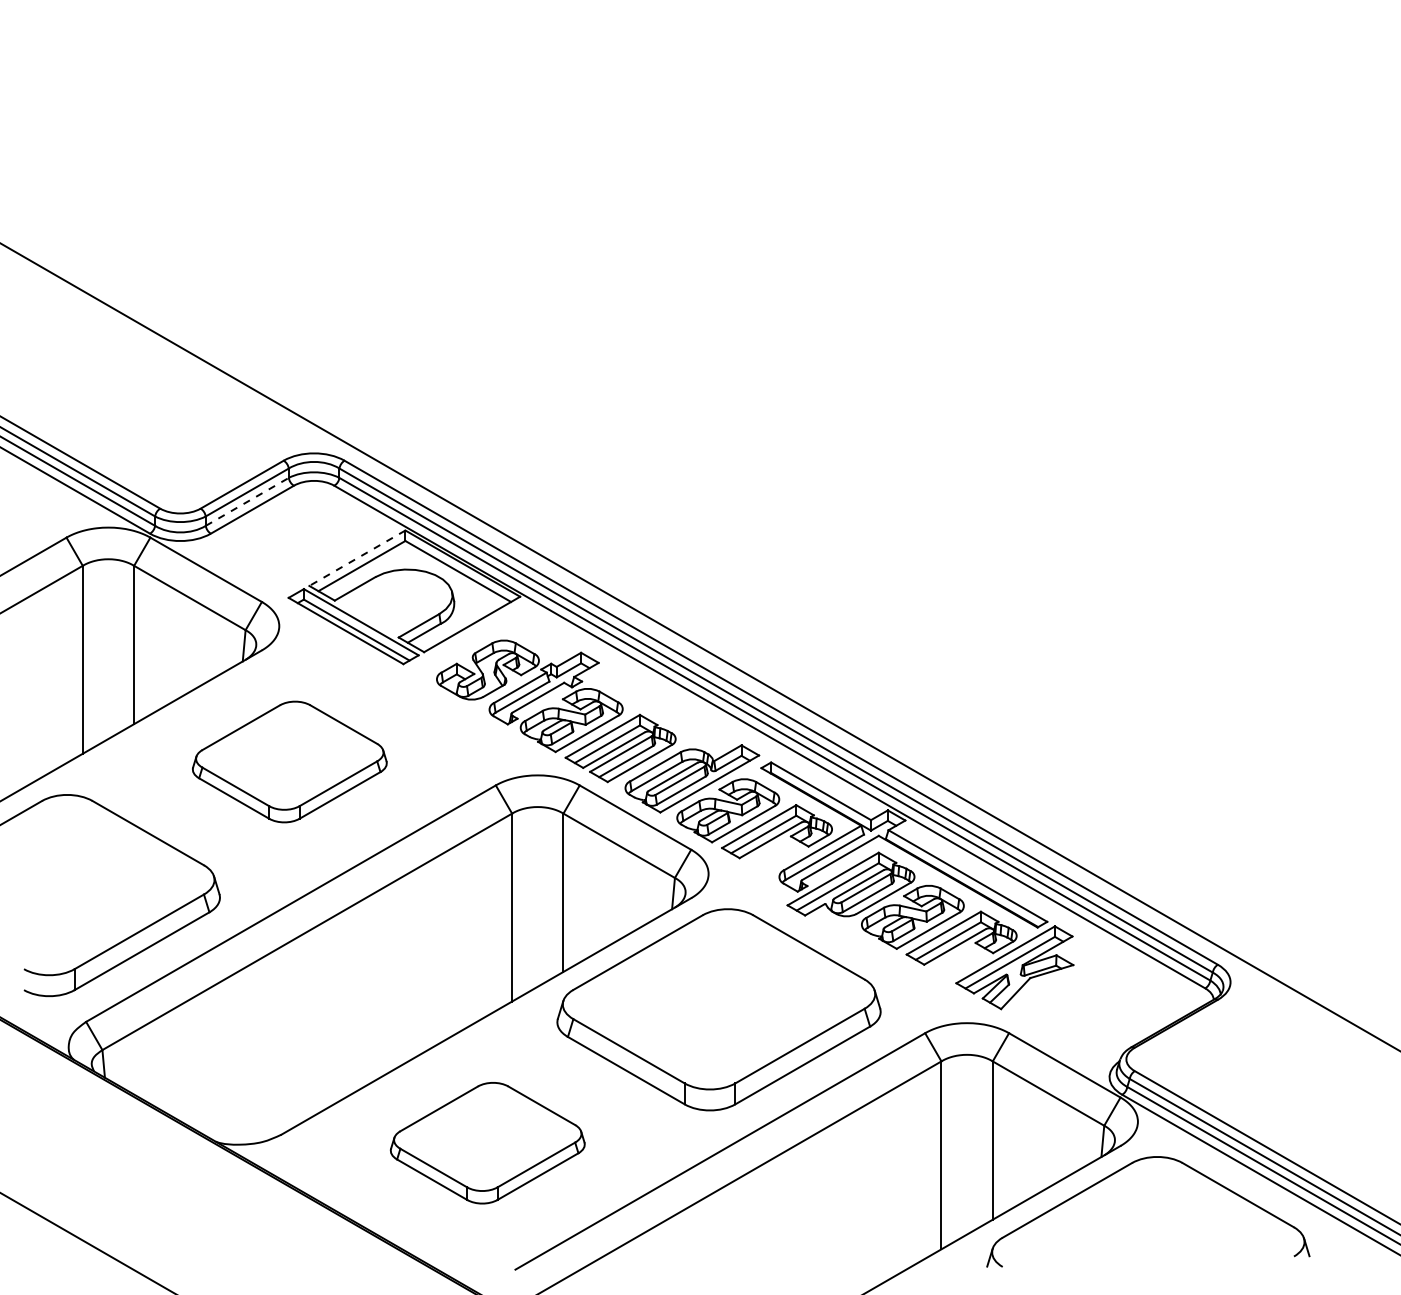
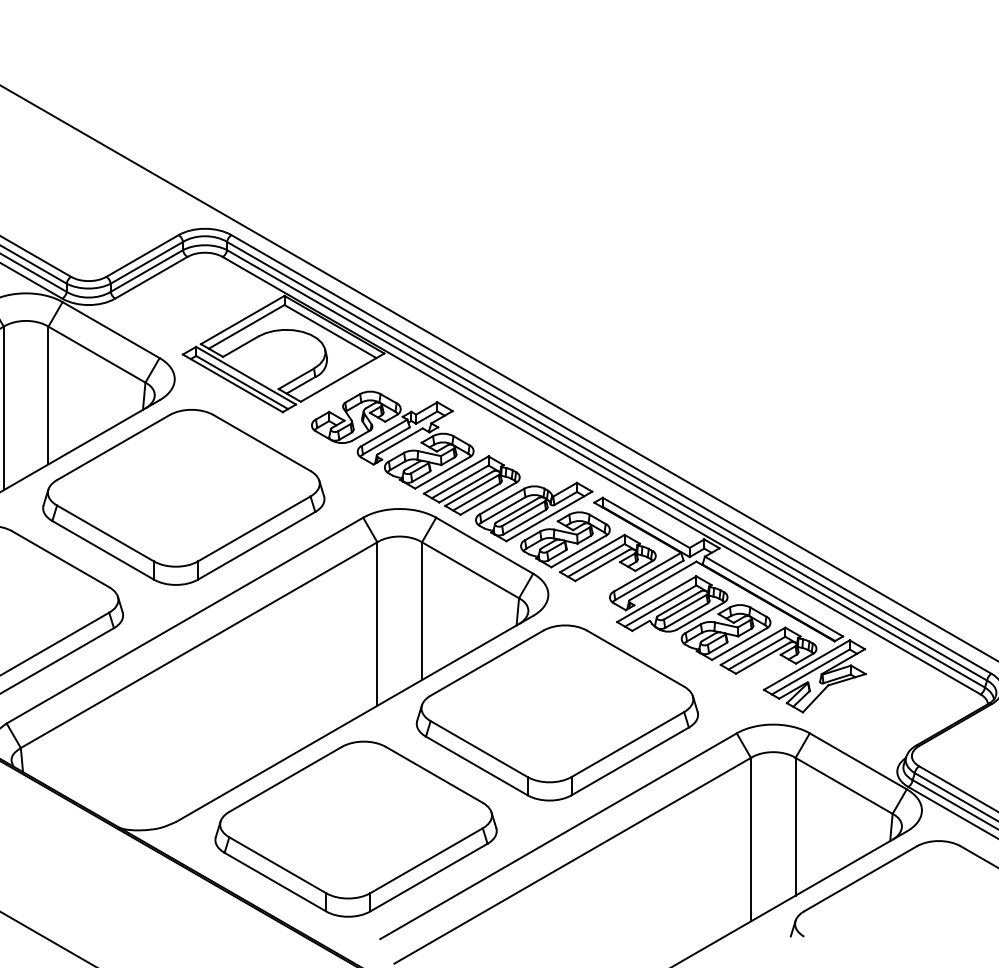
line: (247, 501) -> (147, 270), dashed -> solid
line: (356, 558) -> (241, 320), dashed -> solid
part: (289, 761) -> (183, 496), size x1.67
part: (487, 1142) -> (355, 828), size x1.67

